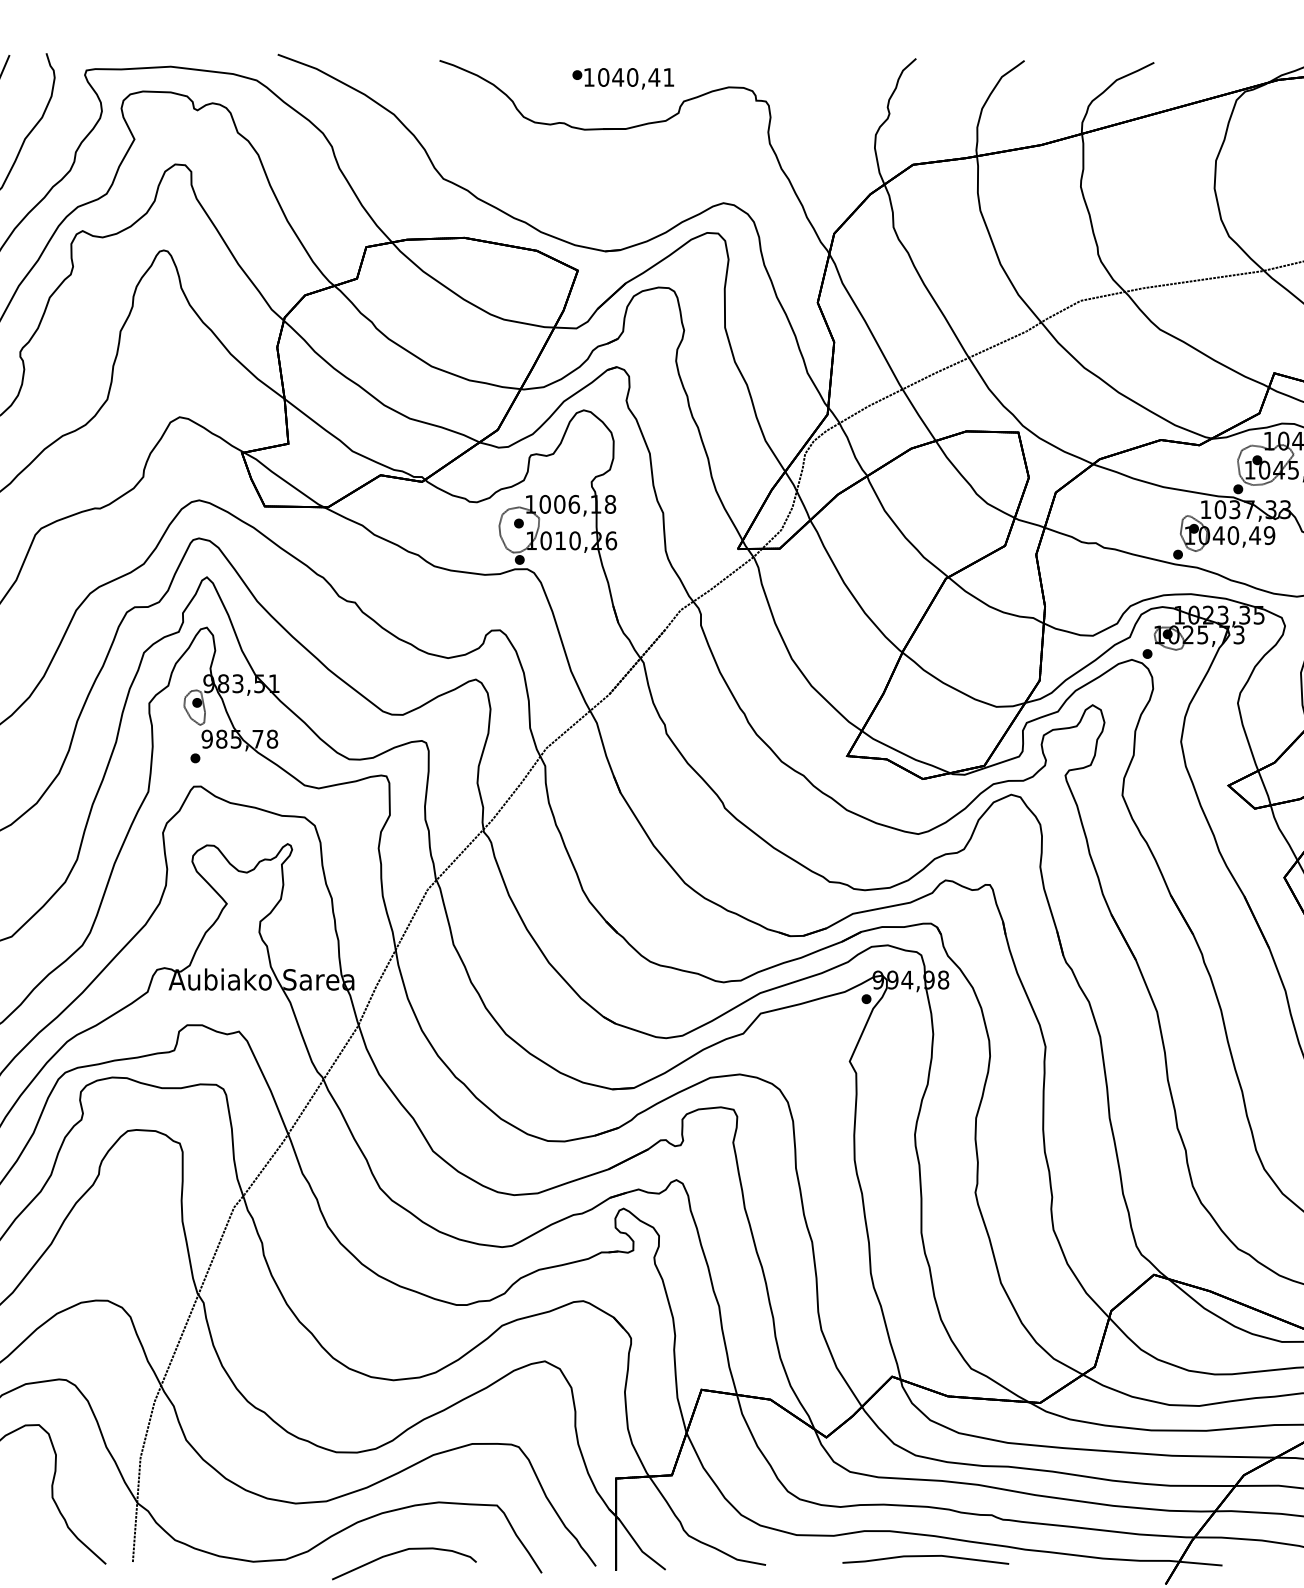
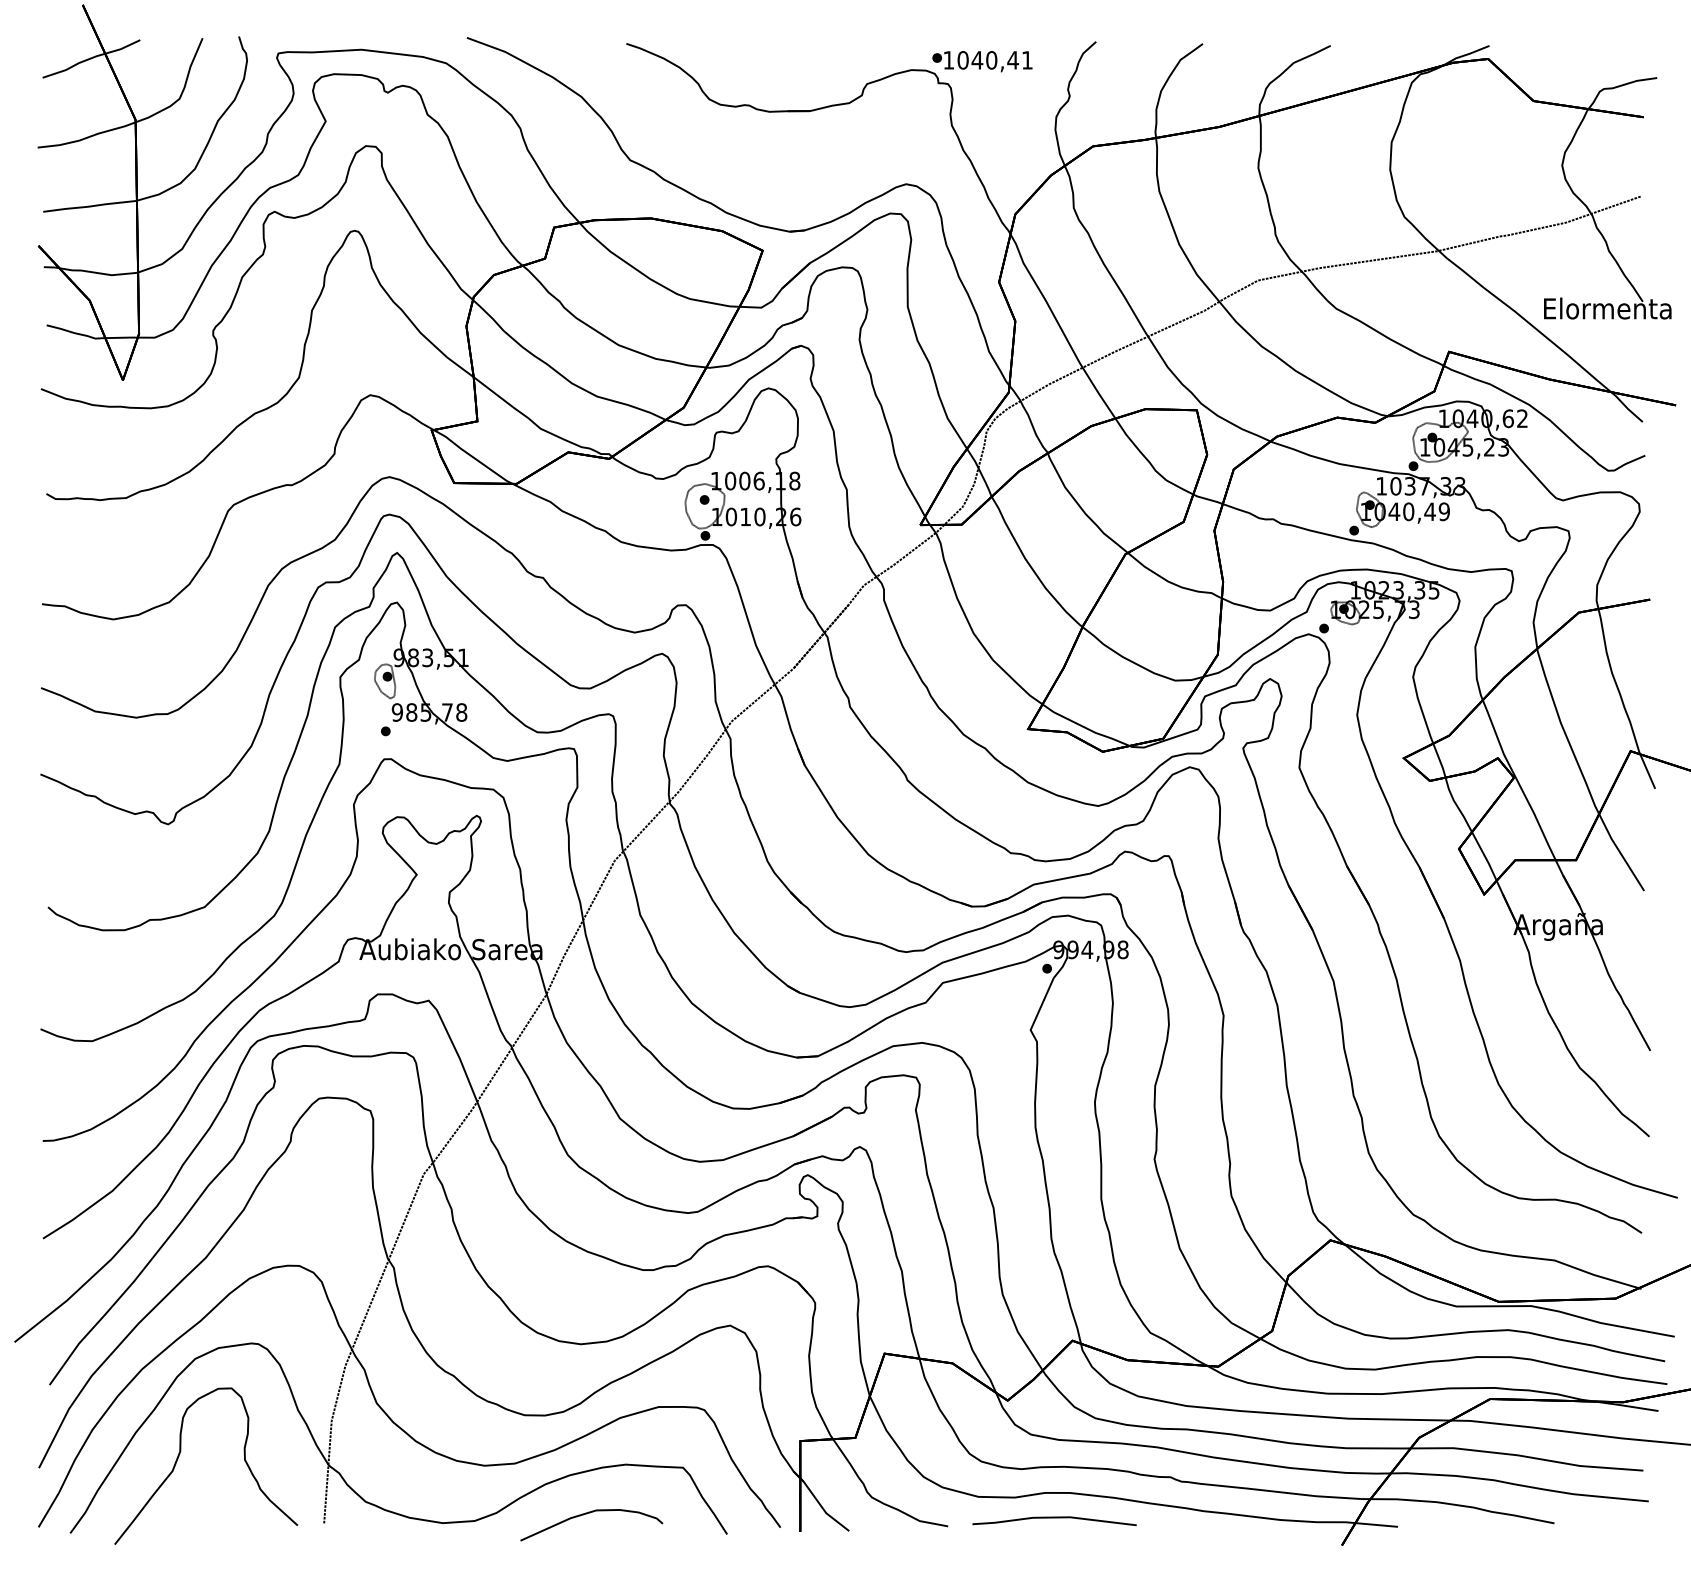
text: (623, 78) -> (982, 61), moved
line: (925, 1557) -> (1054, 1518), moved

